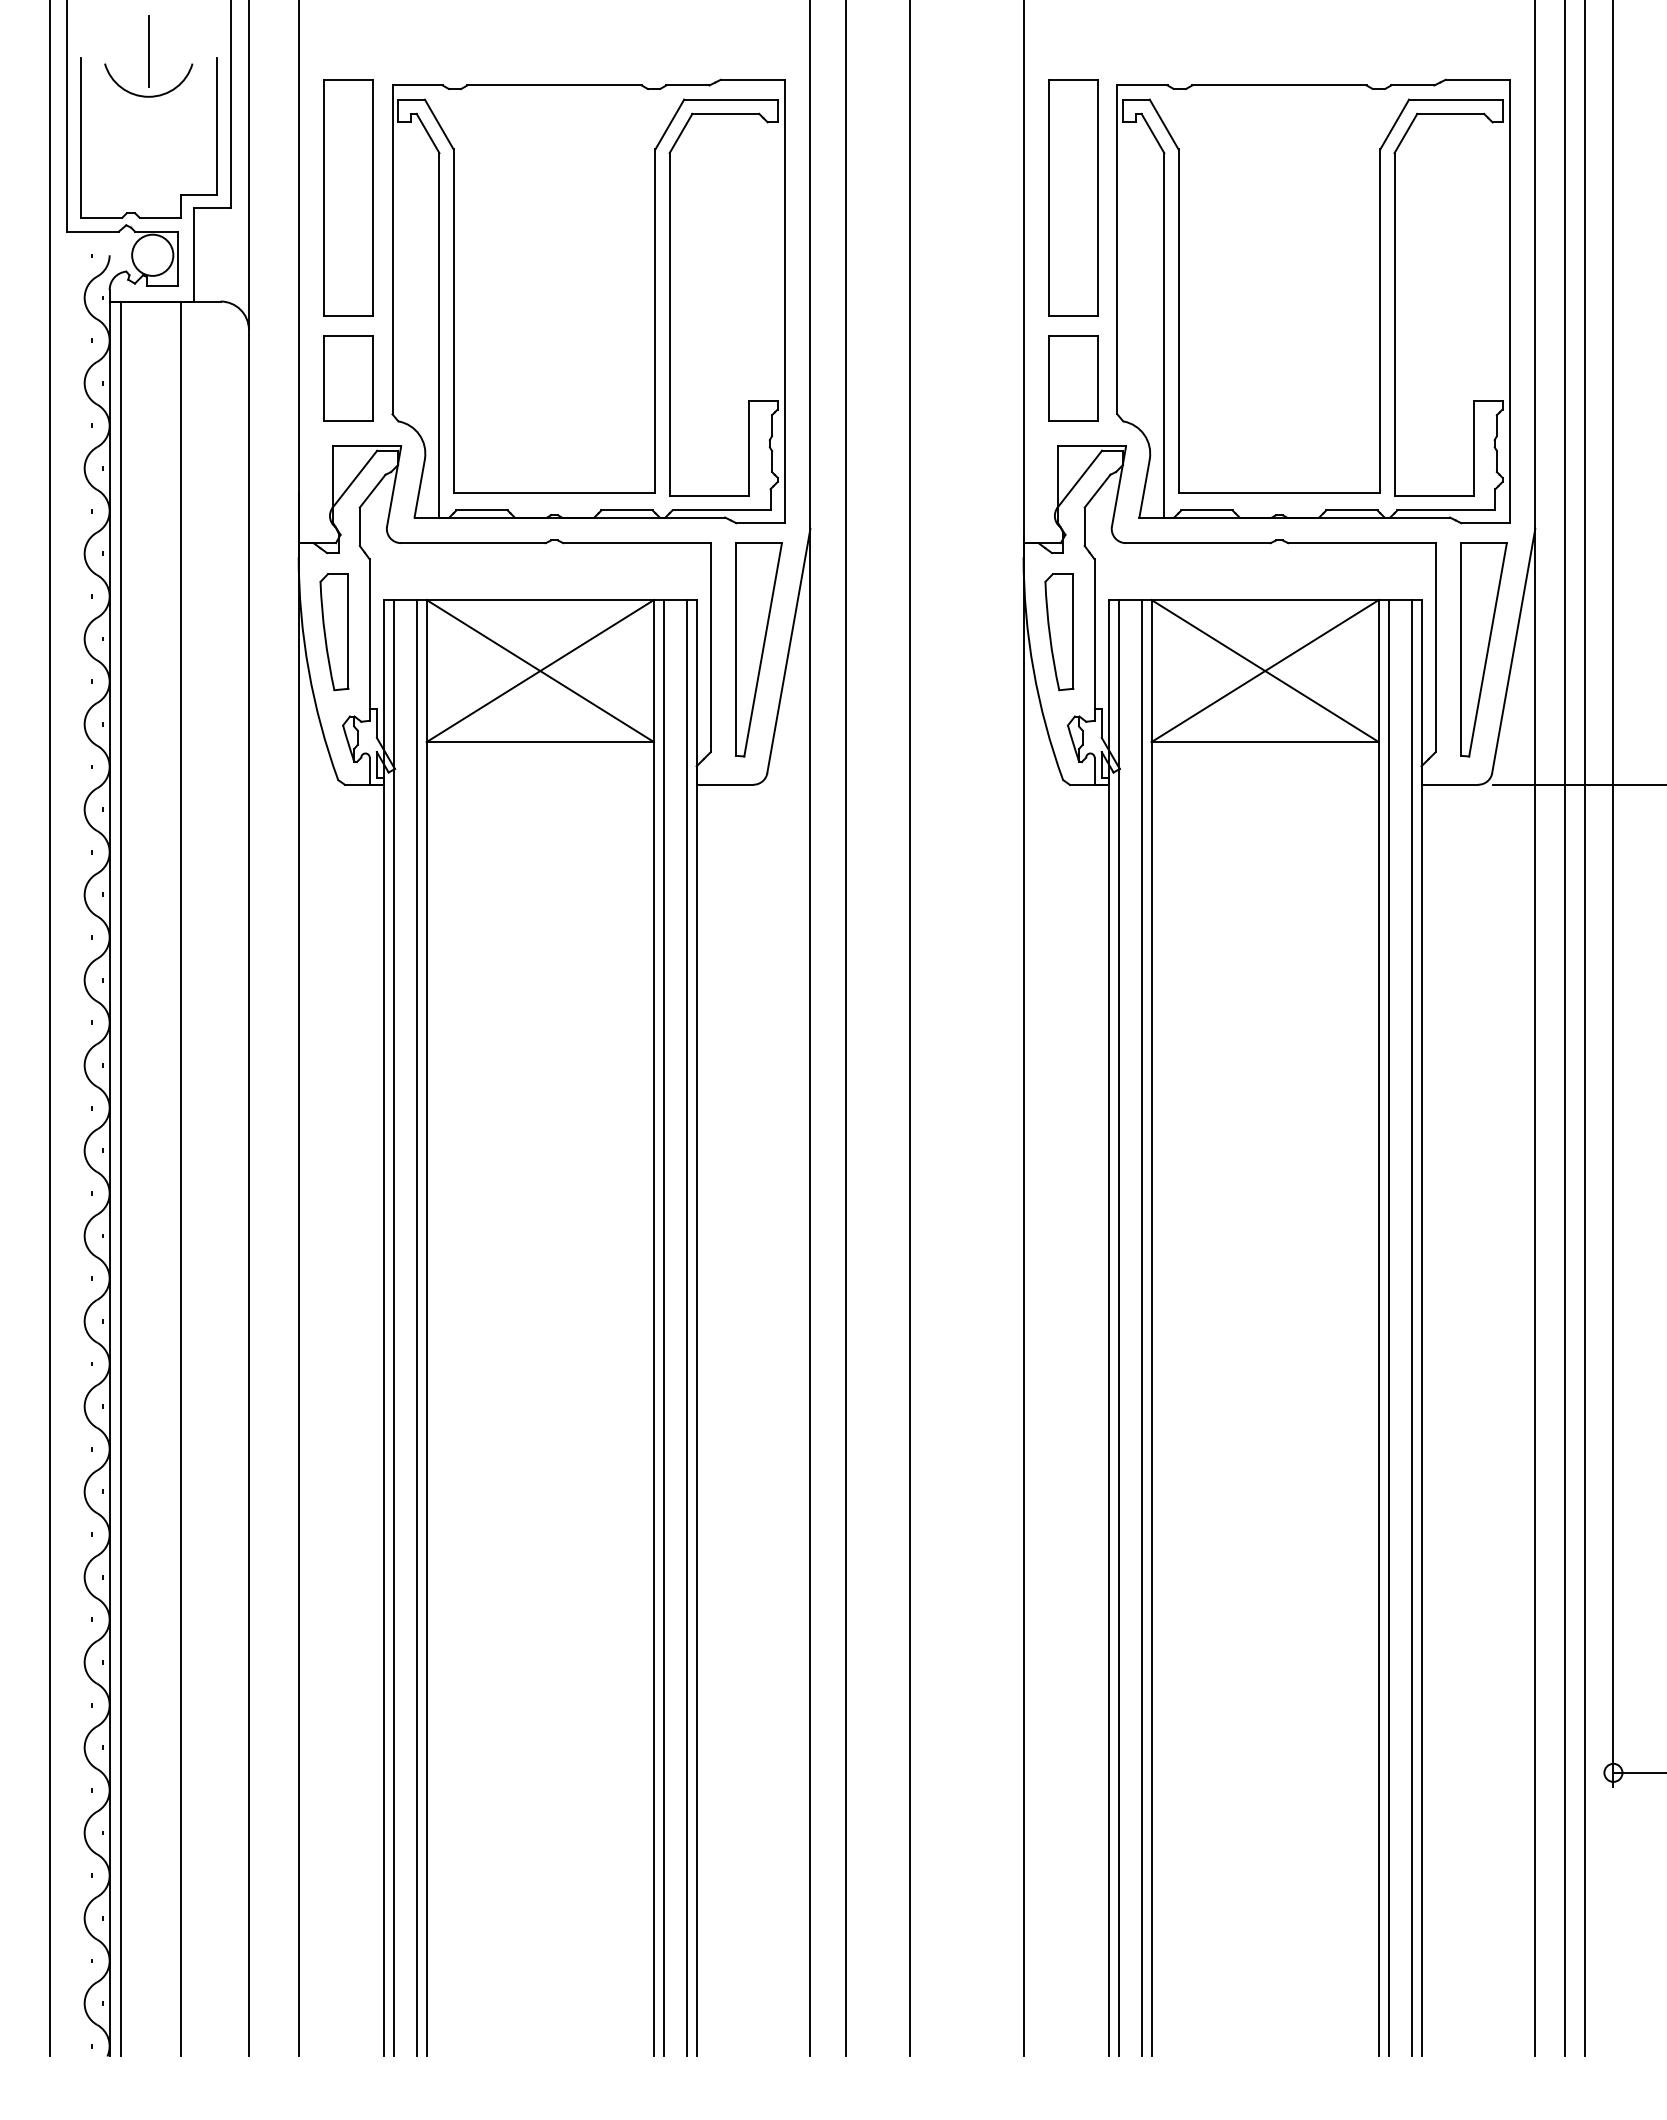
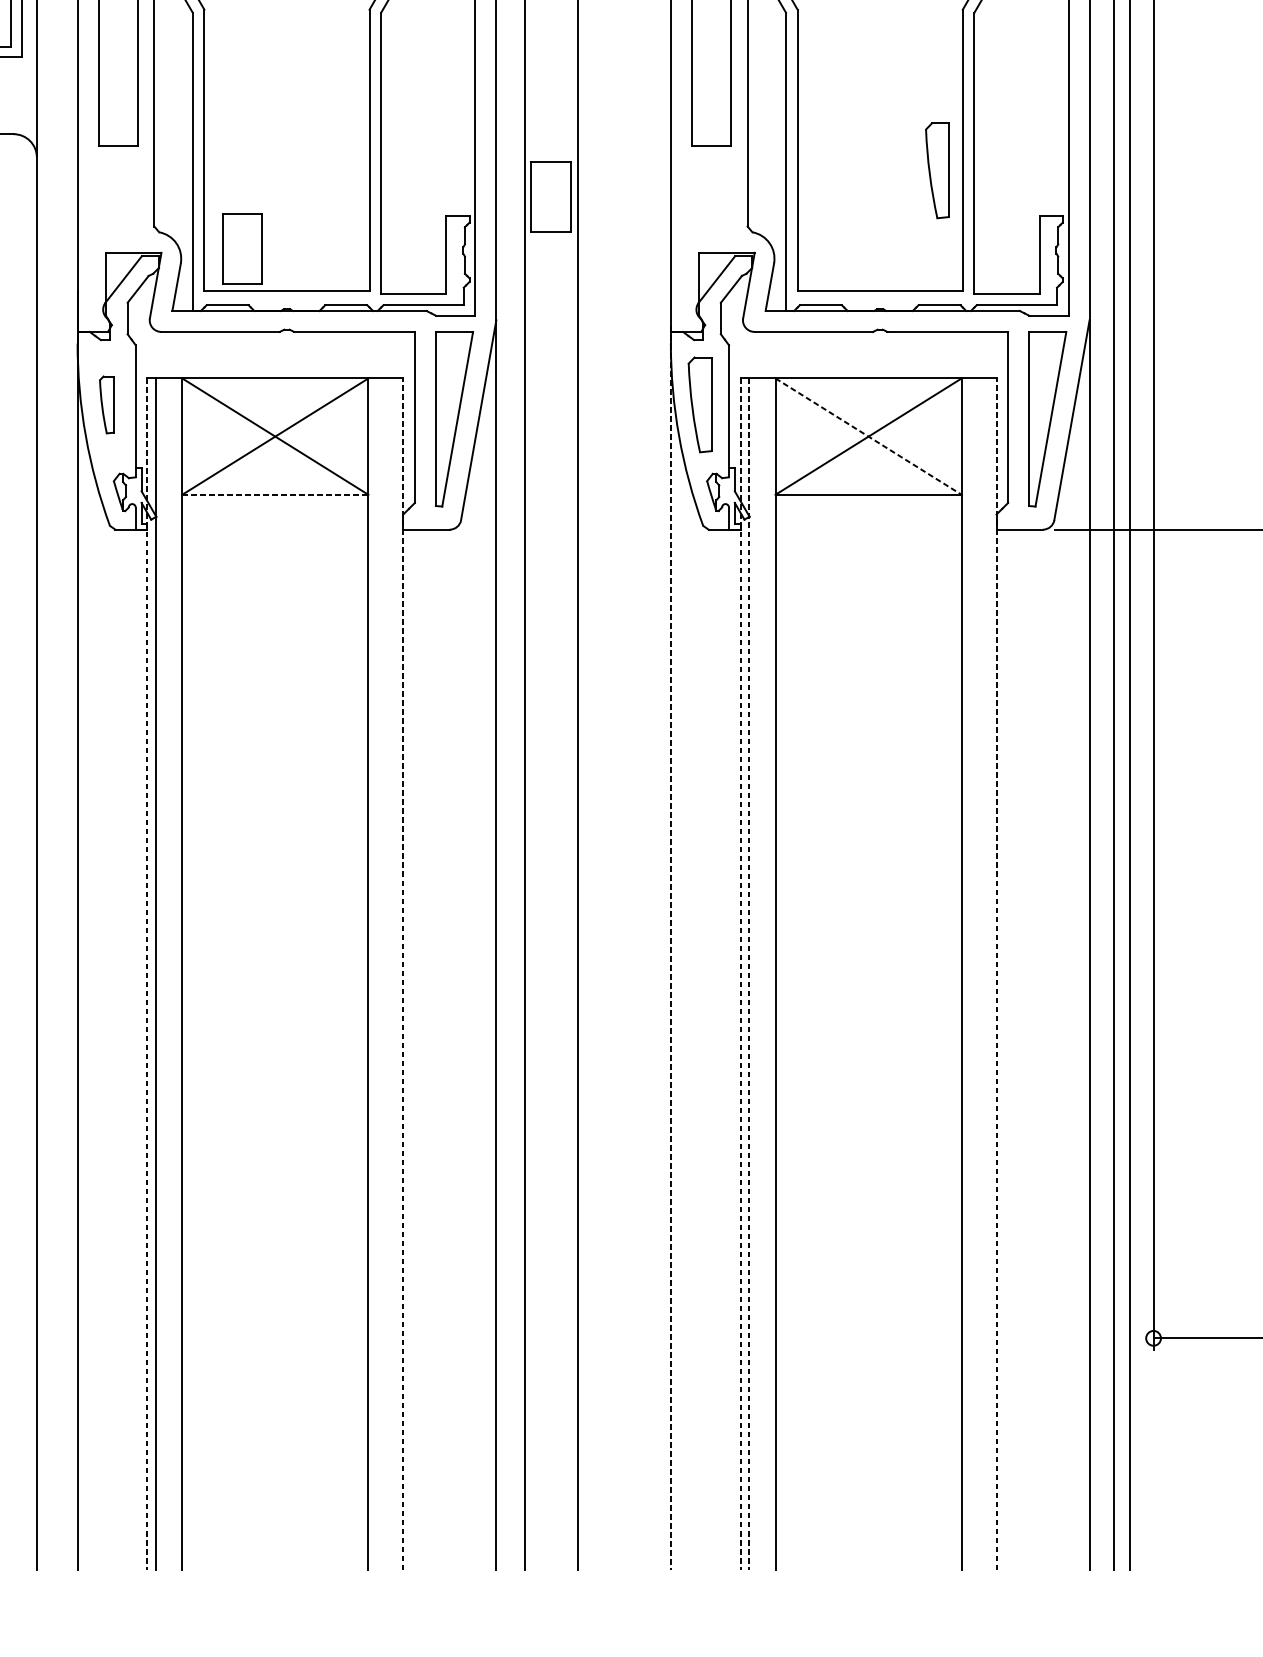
part: (1349, 346) -> (937, 171), added
part: (348, 378) -> (242, 249), moved
part: (1073, 378) -> (551, 197), moved
part: (334, 632) -> (106, 405), size x0.6
line: (1265, 671) -> (868, 436), solid -> dashed
line: (540, 742) -> (275, 495), solid -> dashed
line: (1023, 1296) -> (670, 948), solid -> dashed
line: (416, 1327) -> (173, 973), removed
line: (664, 1327) -> (376, 973), removed
line: (686, 1327) -> (394, 973), removed
line: (696, 1327) -> (403, 973), solid -> dashed
line: (1141, 1327) -> (767, 973), removed
line: (1388, 1327) -> (969, 973), removed
line: (1411, 1327) -> (988, 973), removed
line: (1421, 1327) -> (996, 973), solid -> dashed
line: (384, 1328) -> (147, 974), solid -> dashed
line: (1108, 1328) -> (740, 974), solid -> dashed
line: (1118, 1328) -> (748, 974), solid -> dashed

